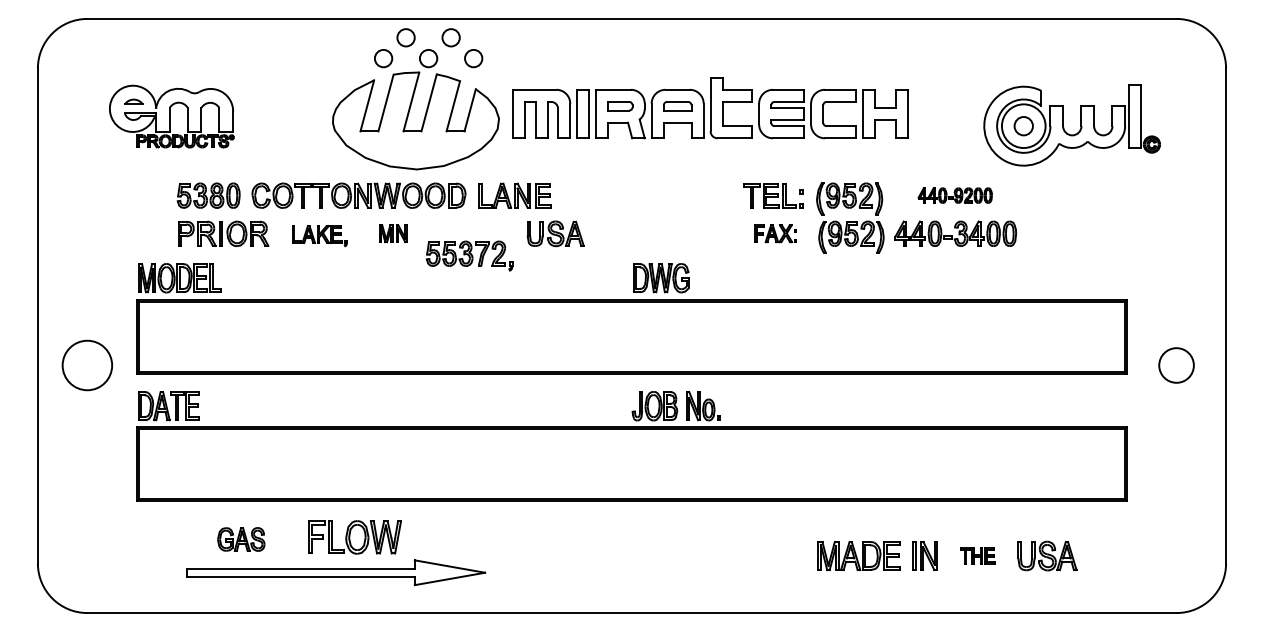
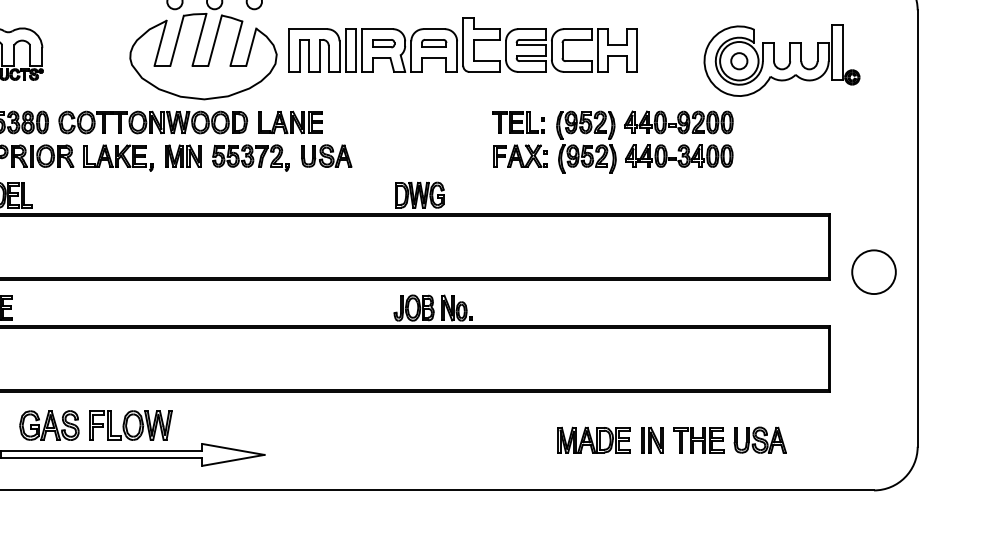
part: (955, 195) -> (679, 122), size x1.67
part: (393, 233) -> (183, 155), size x1.43
part: (775, 233) -> (520, 155), size x1.43
part: (319, 235) -> (118, 157), size x1.43
part: (469, 255) -> (250, 157), moved
circle: (1176, 365) -> (873, 272), size x1.43
part: (354, 537) -> (130, 425), moved
part: (241, 539) -> (49, 425), size x1.43
part: (977, 555) -> (698, 439), size x1.67

